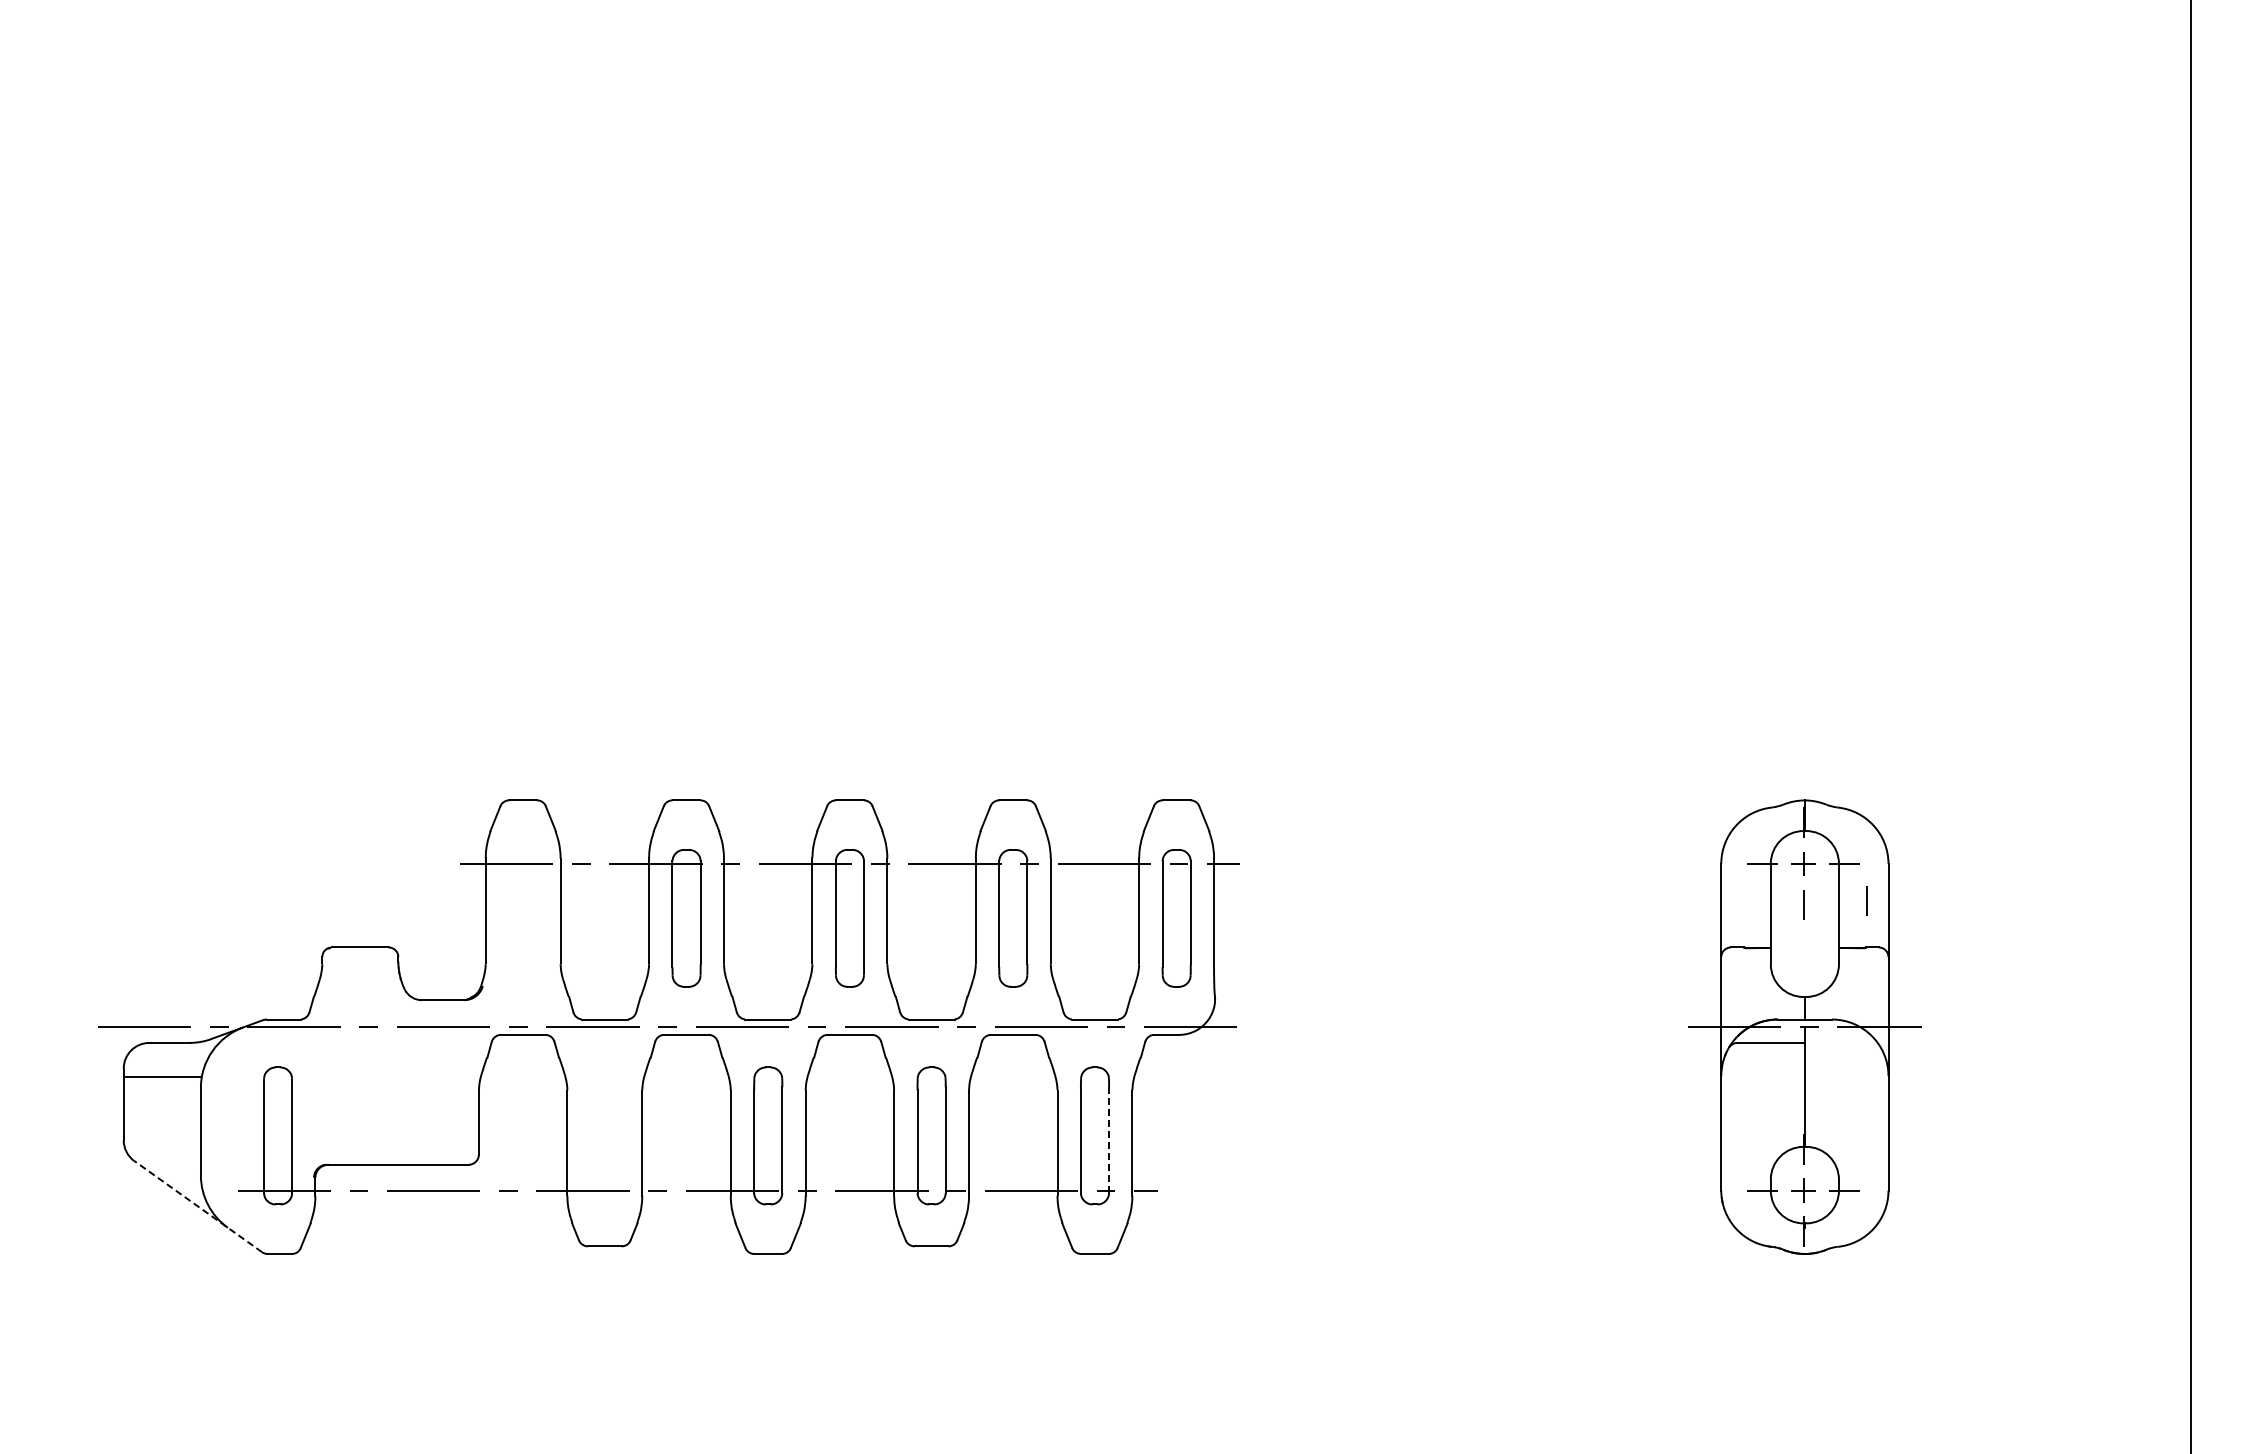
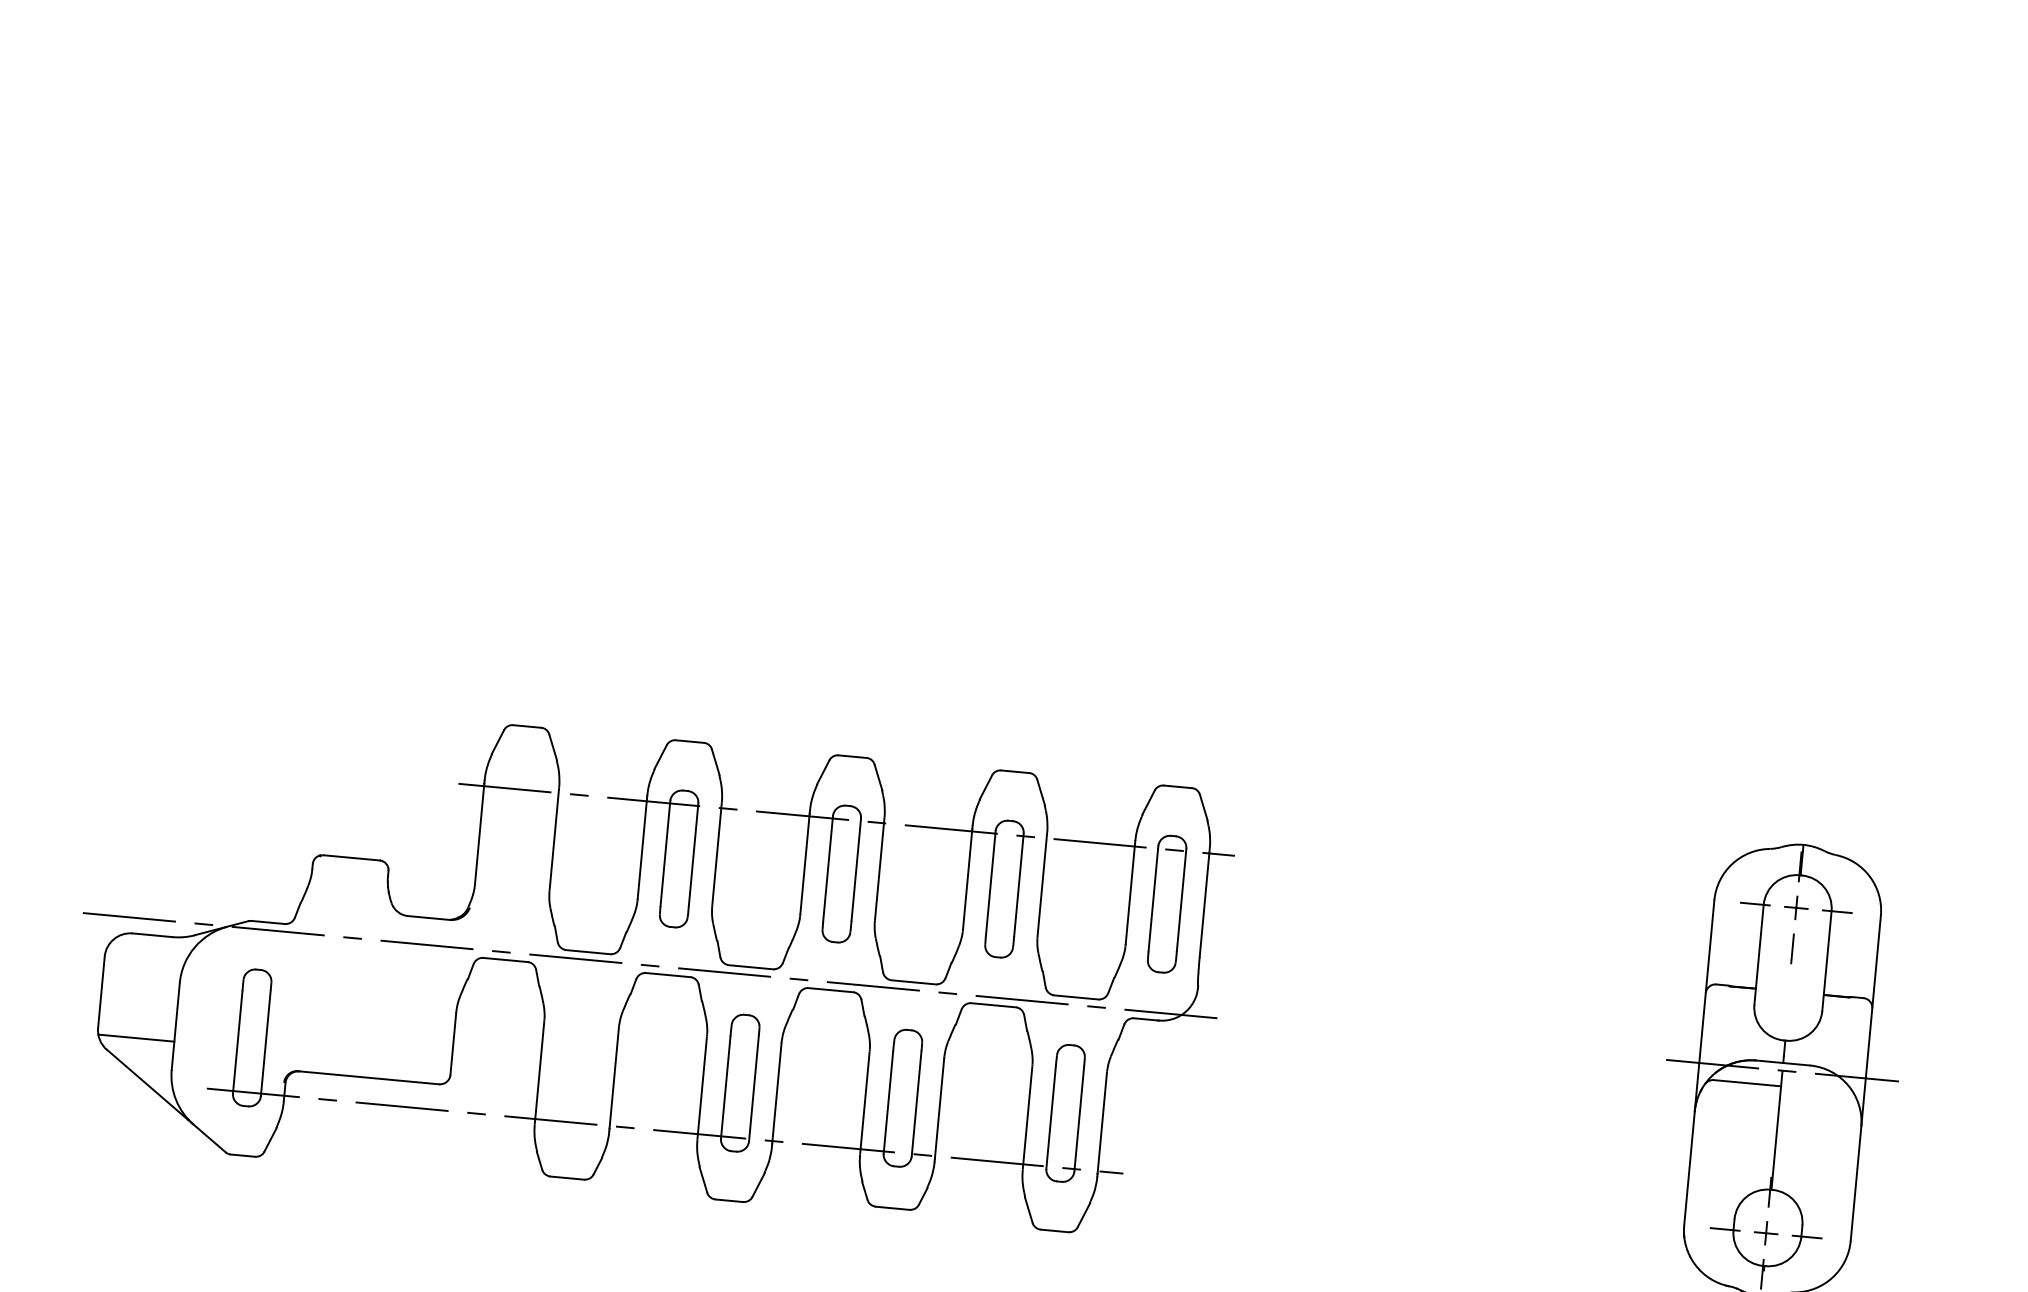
line: (1866, 900) -> (1855, 950), removed
line: (162, 1076) -> (136, 1037), moved
line: (1109, 1140) -> (1079, 1119), dashed -> solid
line: (197, 1206) -> (165, 1100), dashed -> solid

